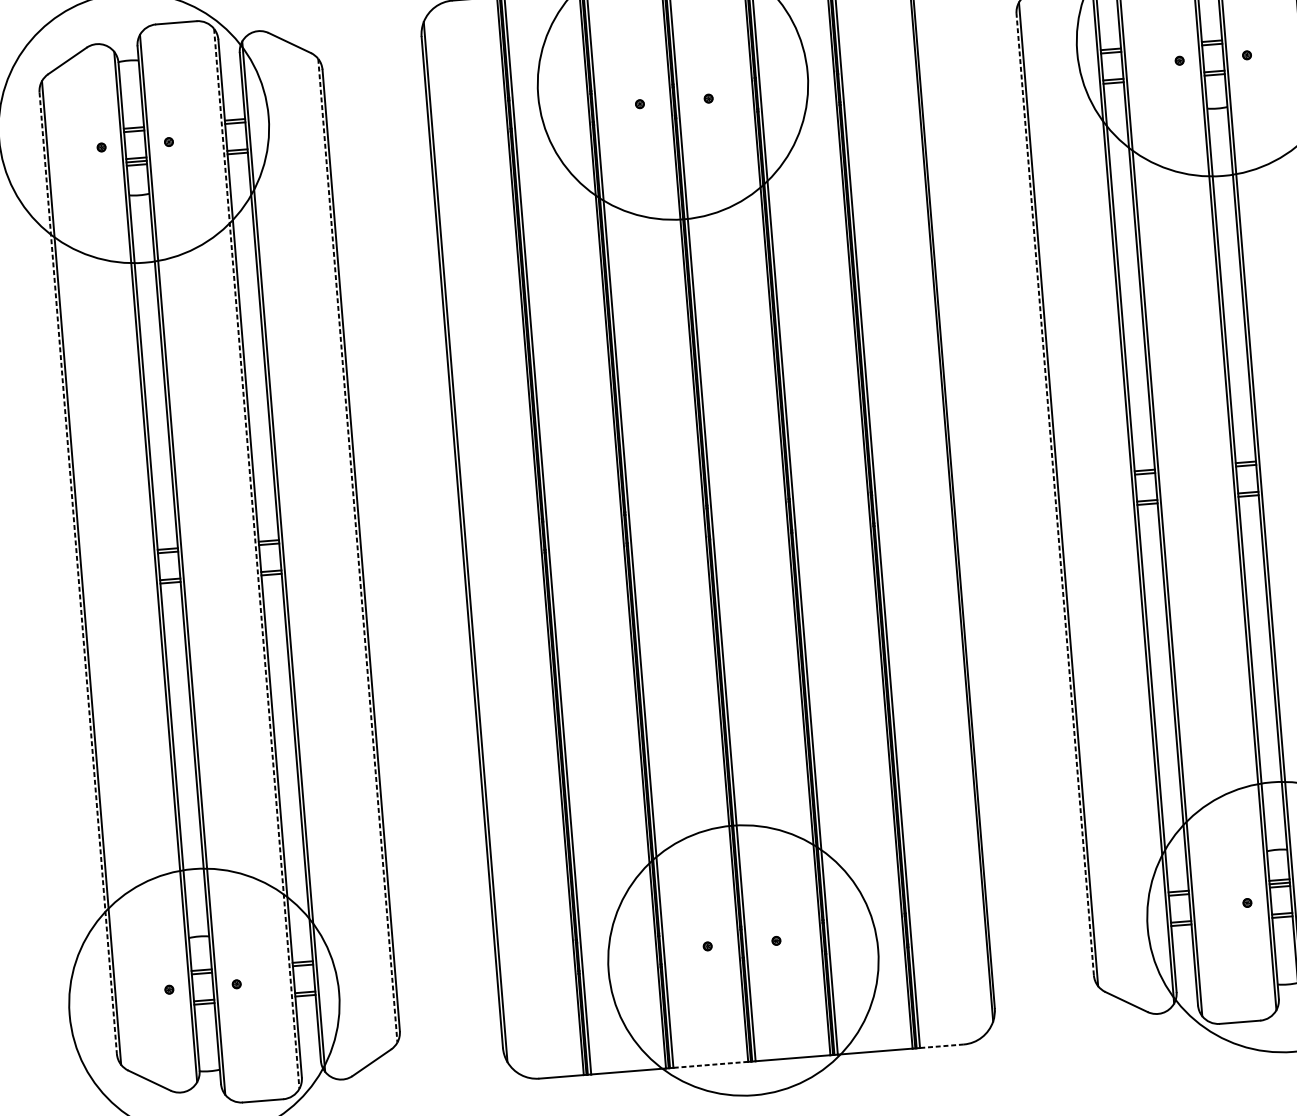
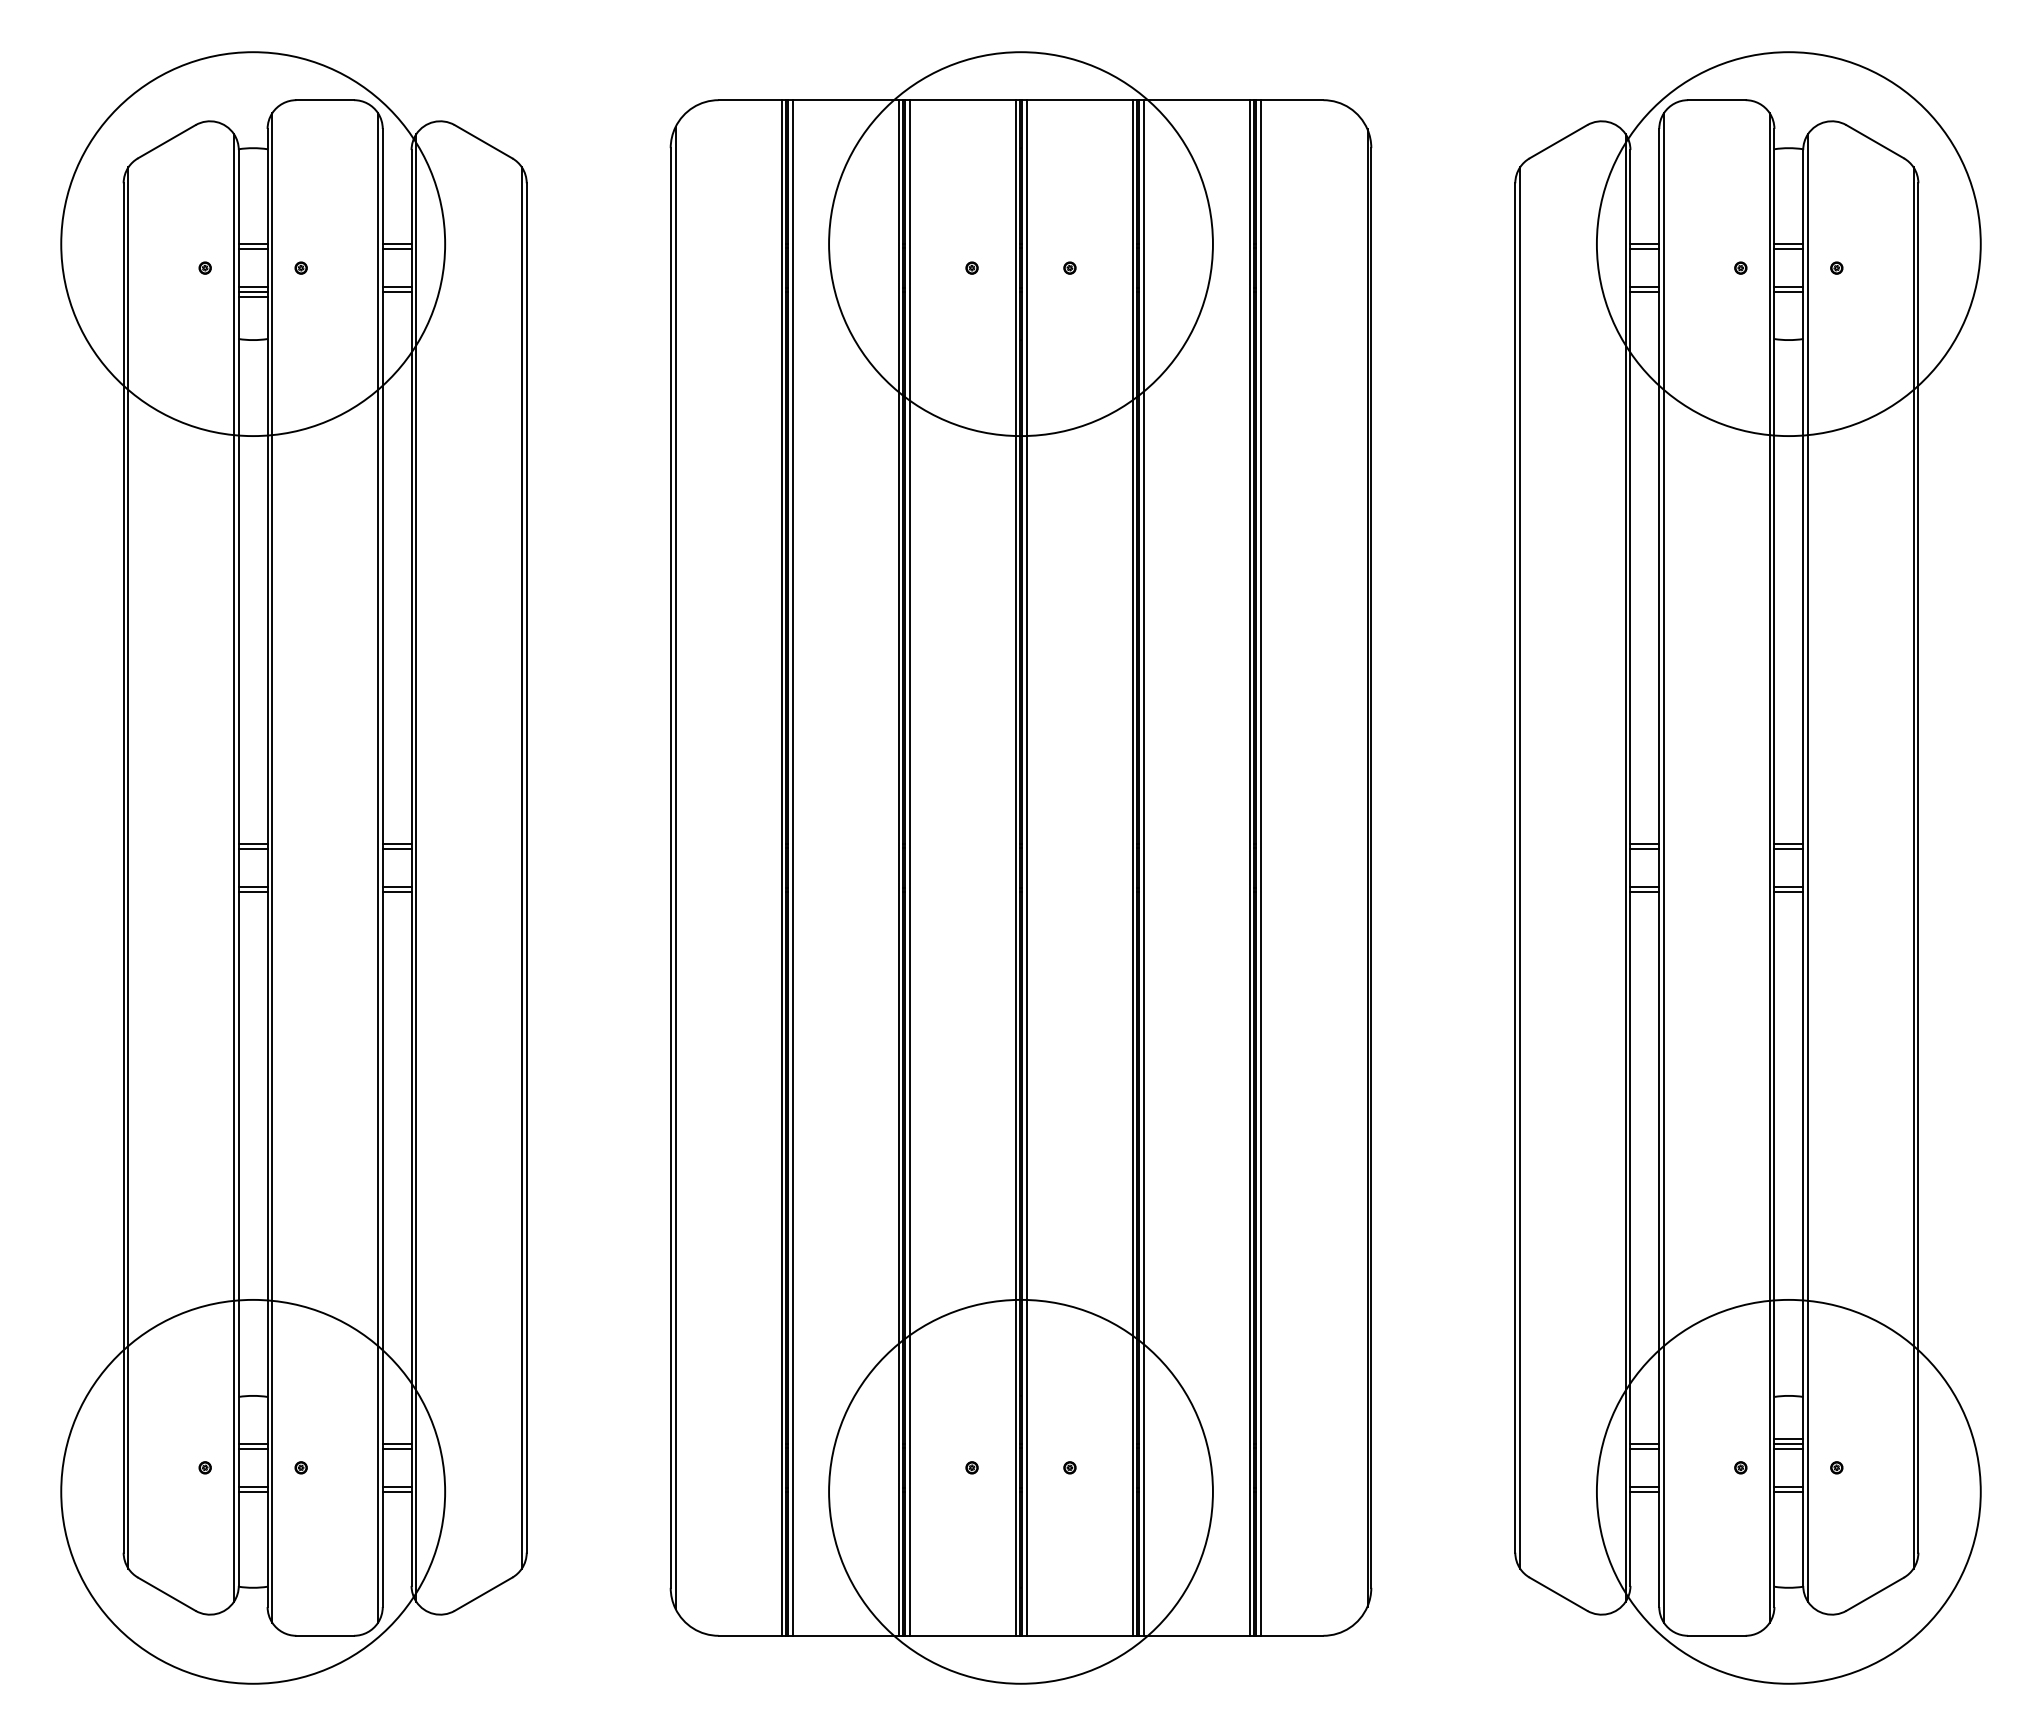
line: (1055, 494) -> (1515, 867), dashed -> solid
line: (357, 550) -> (521, 867), dashed -> solid
line: (256, 558) -> (377, 867), dashed -> solid
line: (78, 572) -> (123, 867), dashed -> solid
line: (941, 1046) -> (1291, 1635), dashed -> solid
line: (710, 1064) -> (962, 1635), dashed -> solid

